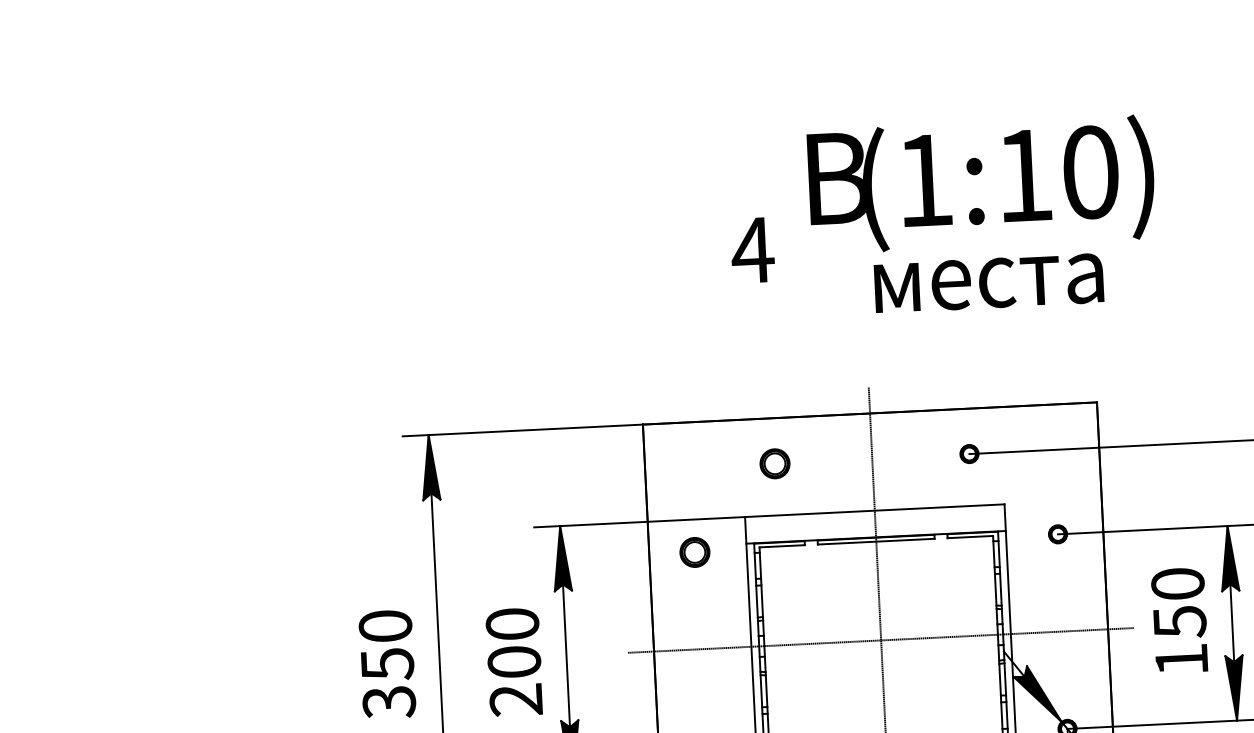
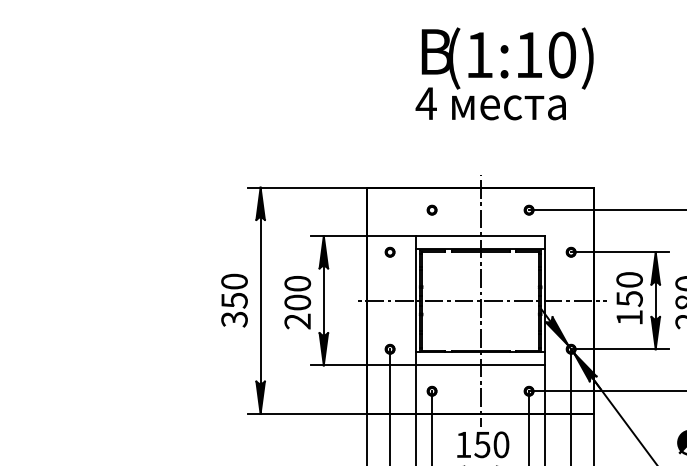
text: (982, 214) -> (507, 73), moved
part: (773, 462) -> (431, 209), size x0.62
part: (693, 550) -> (389, 251), size x0.62

